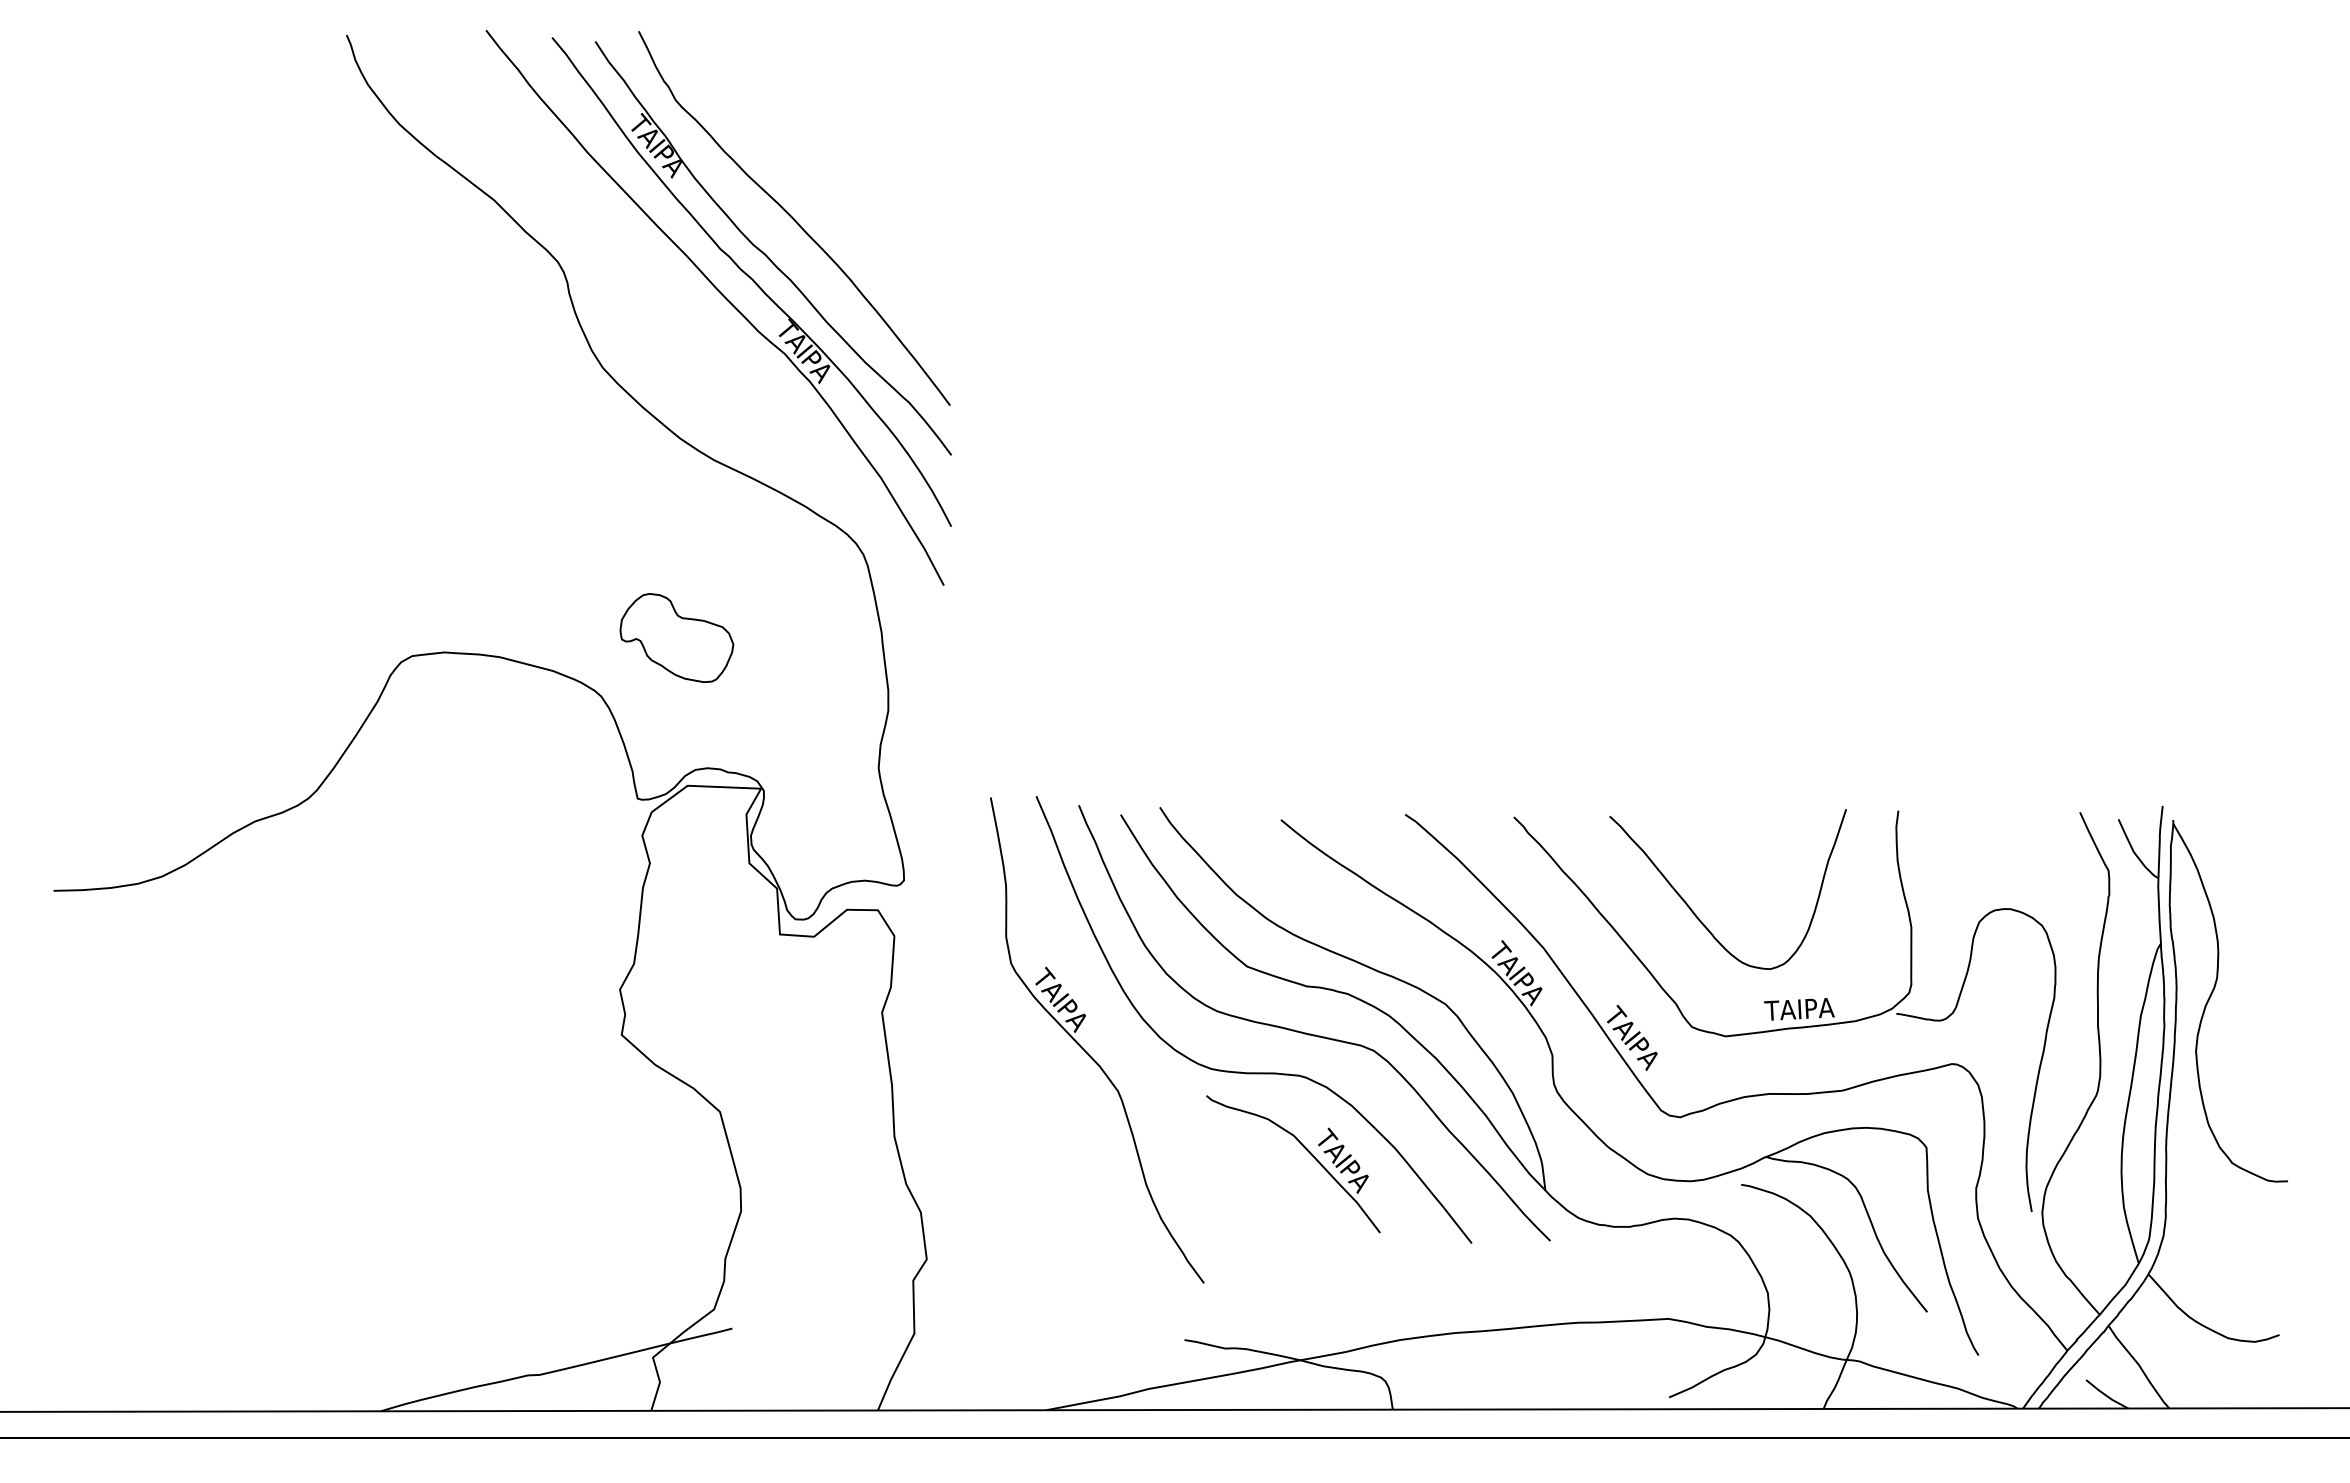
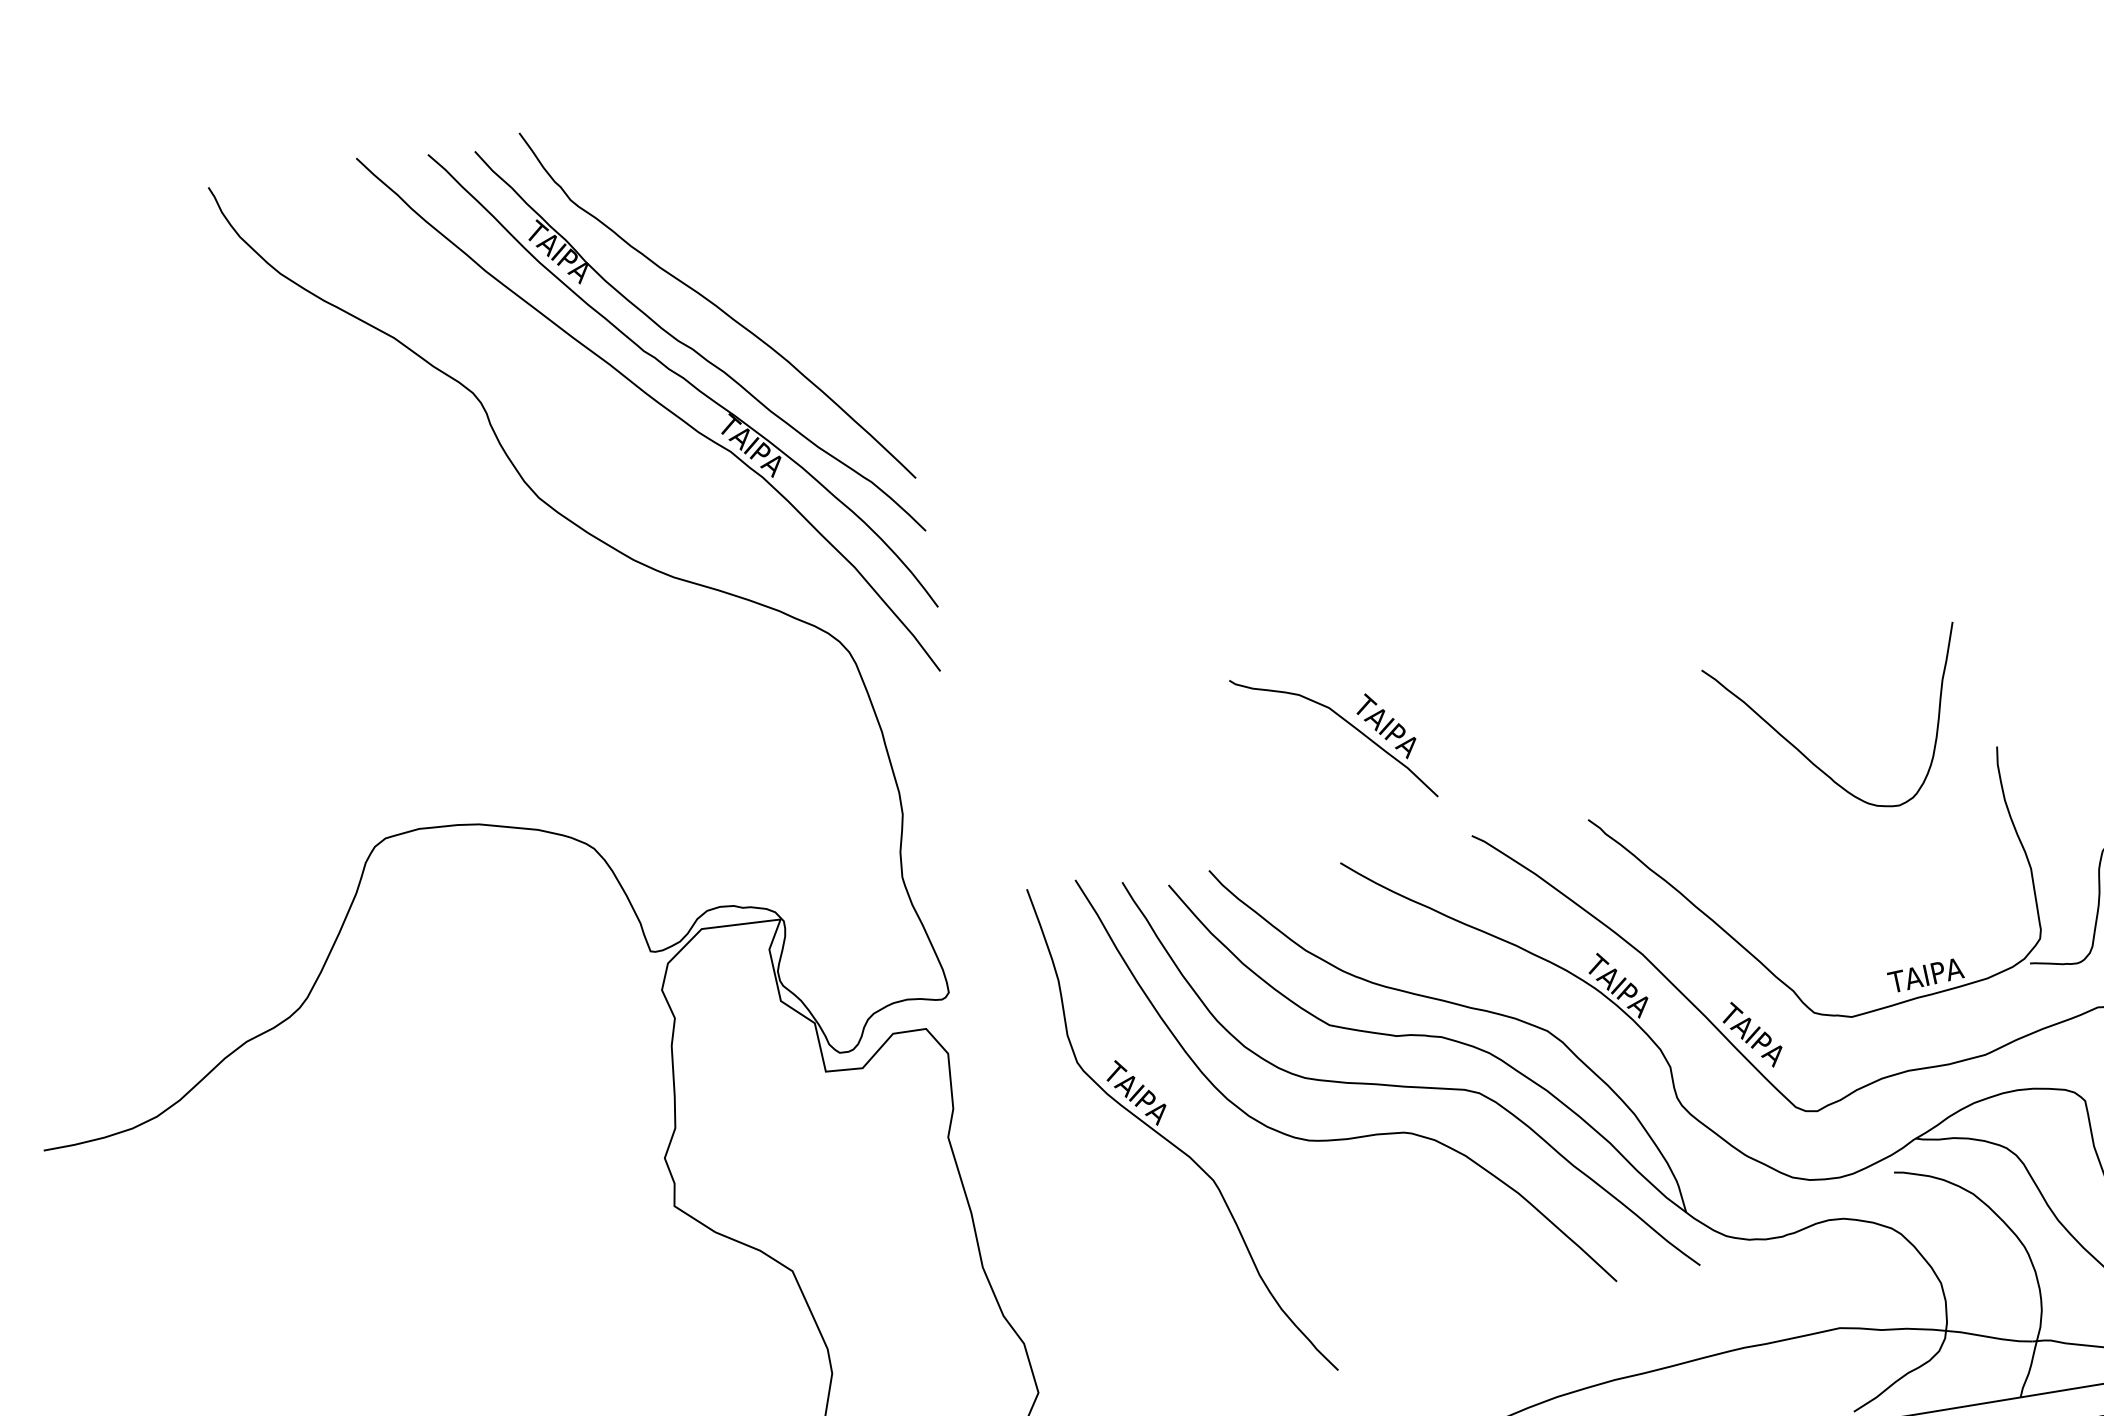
part: (676, 637) -> (664, 772), removed
curve: (1695, 913) -> (1809, 759), moved
part: (1306, 1150) -> (1345, 721), moved

